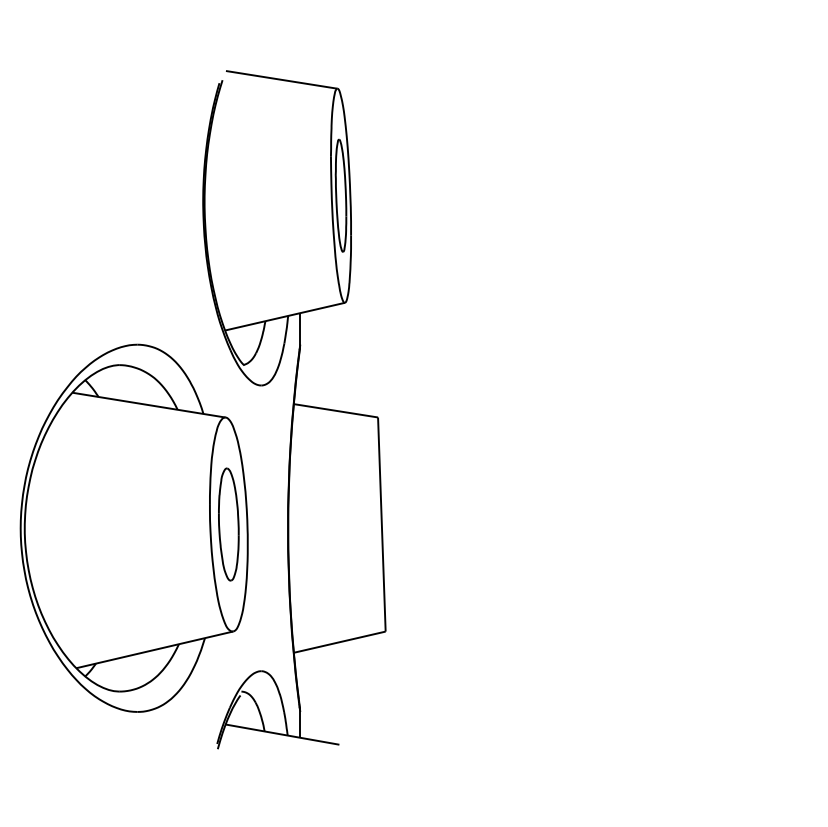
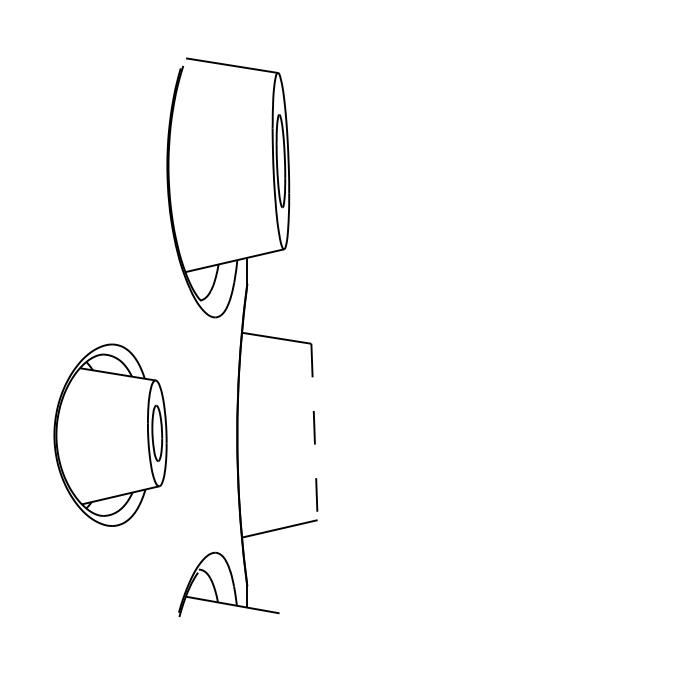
line: (381, 525) -> (314, 432), solid -> dashed
part: (134, 528) -> (110, 435), size x0.6

